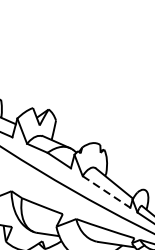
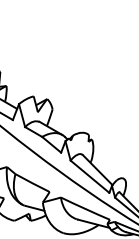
line: (107, 192) -> (90, 177), dashed -> solid

